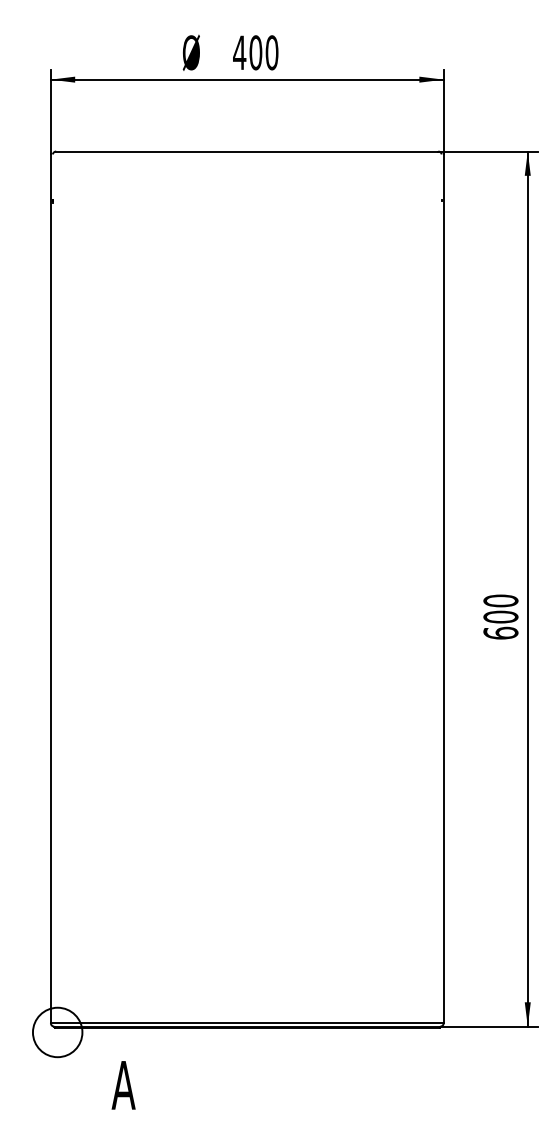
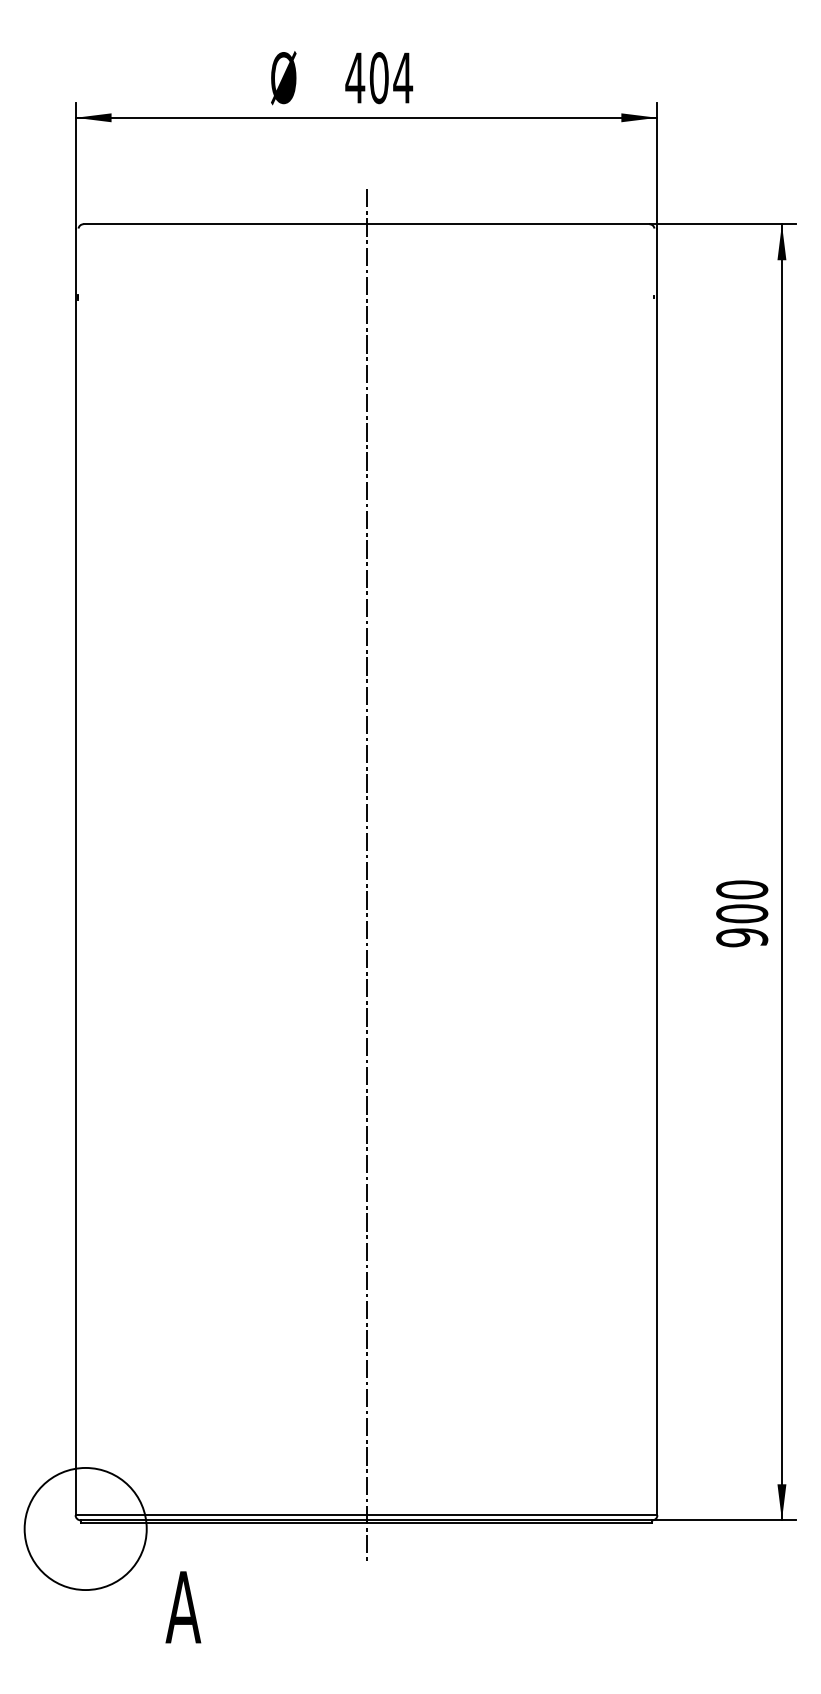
text: (271, 52) -> (402, 77), 400 -> 404
line: (247, 591) -> (366, 875), added
text: (500, 632) -> (741, 936), 600 -> 900
circle: (57, 1032) -> (85, 1529), size x1.67

